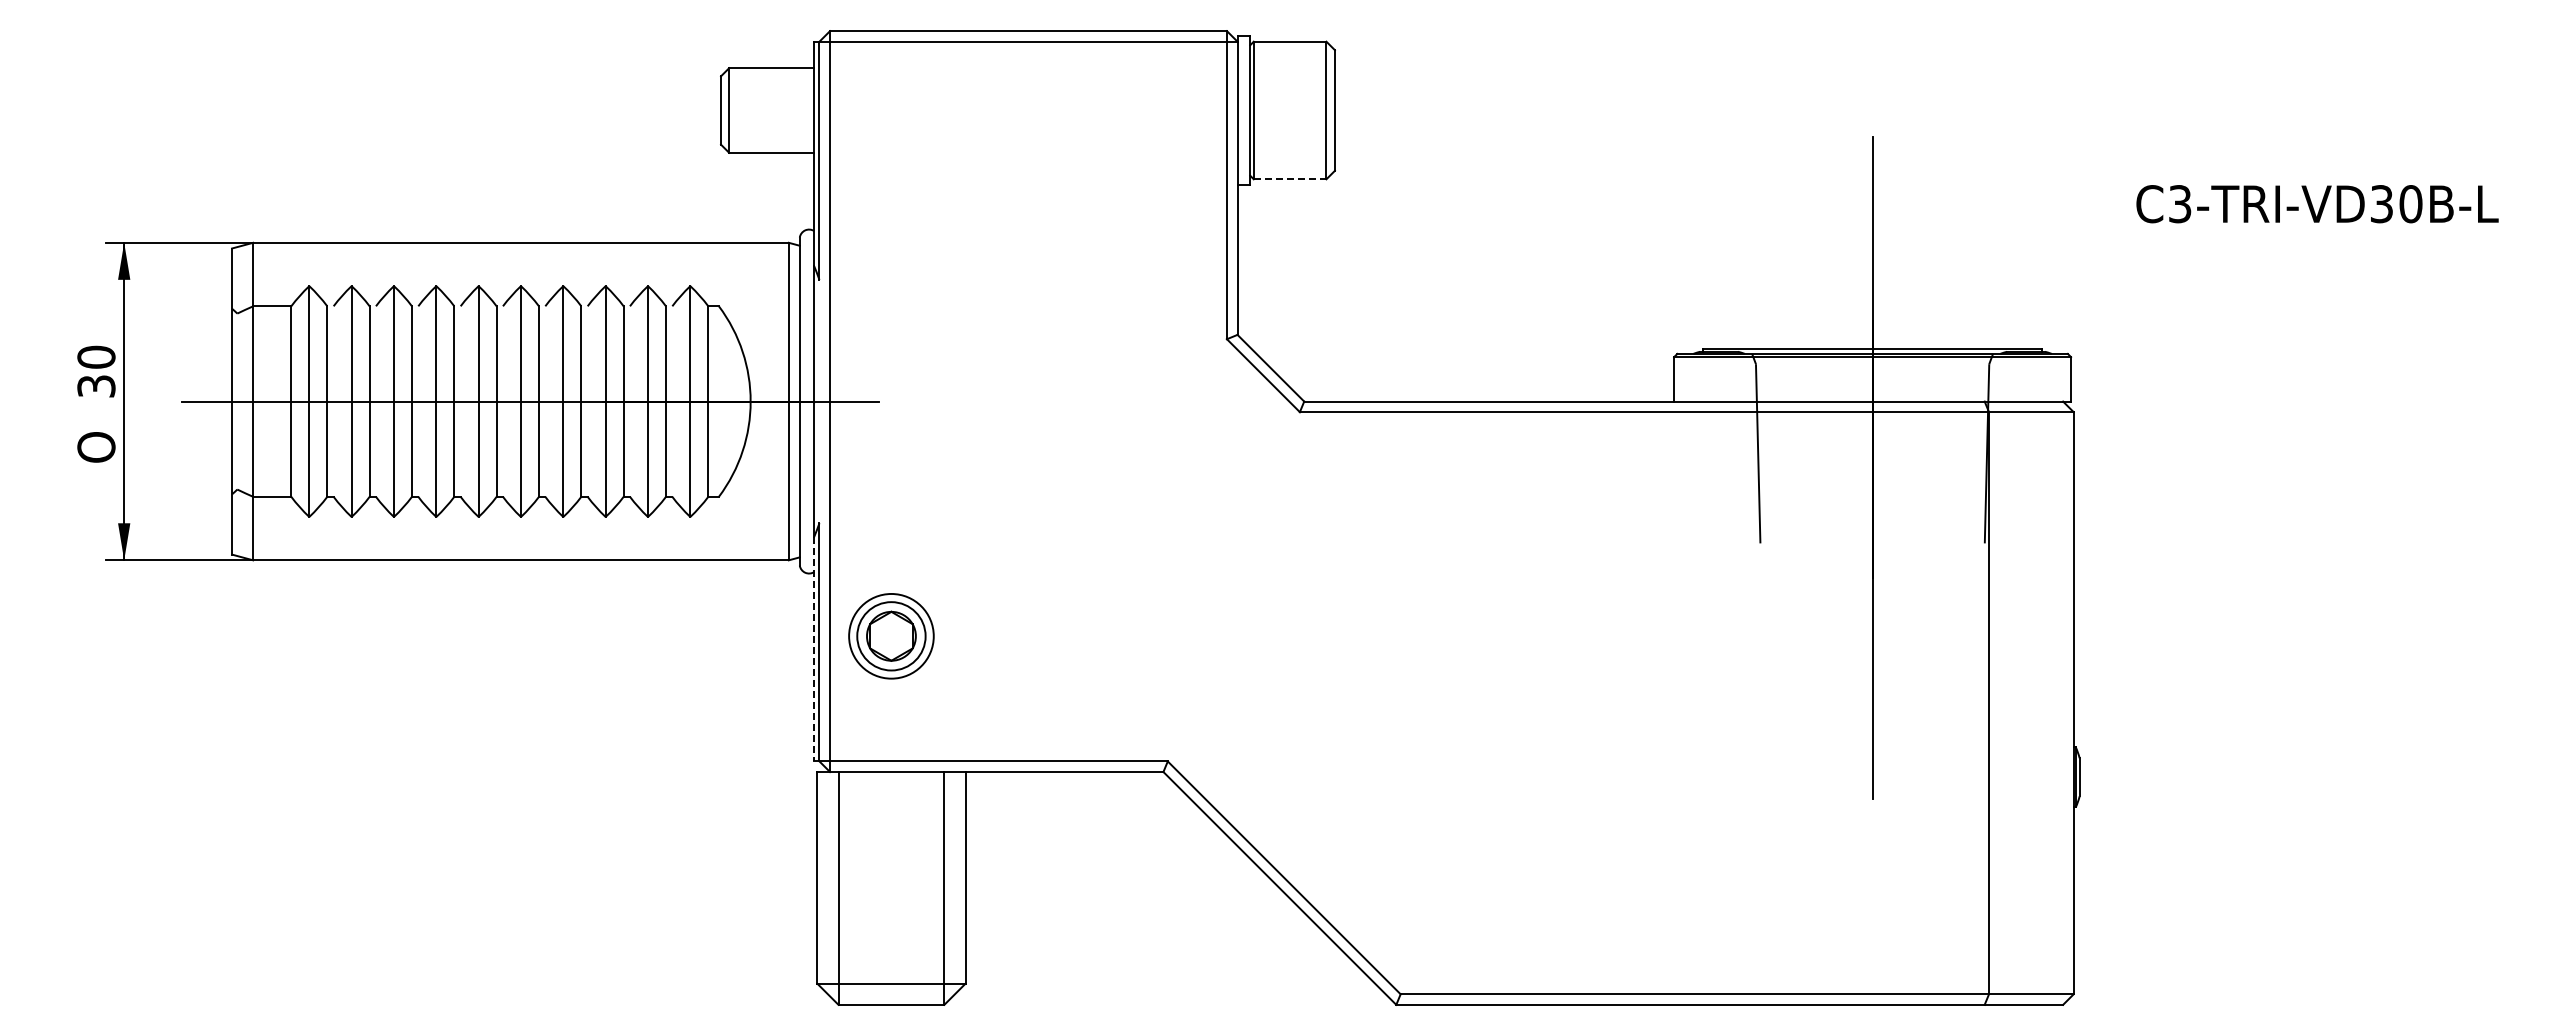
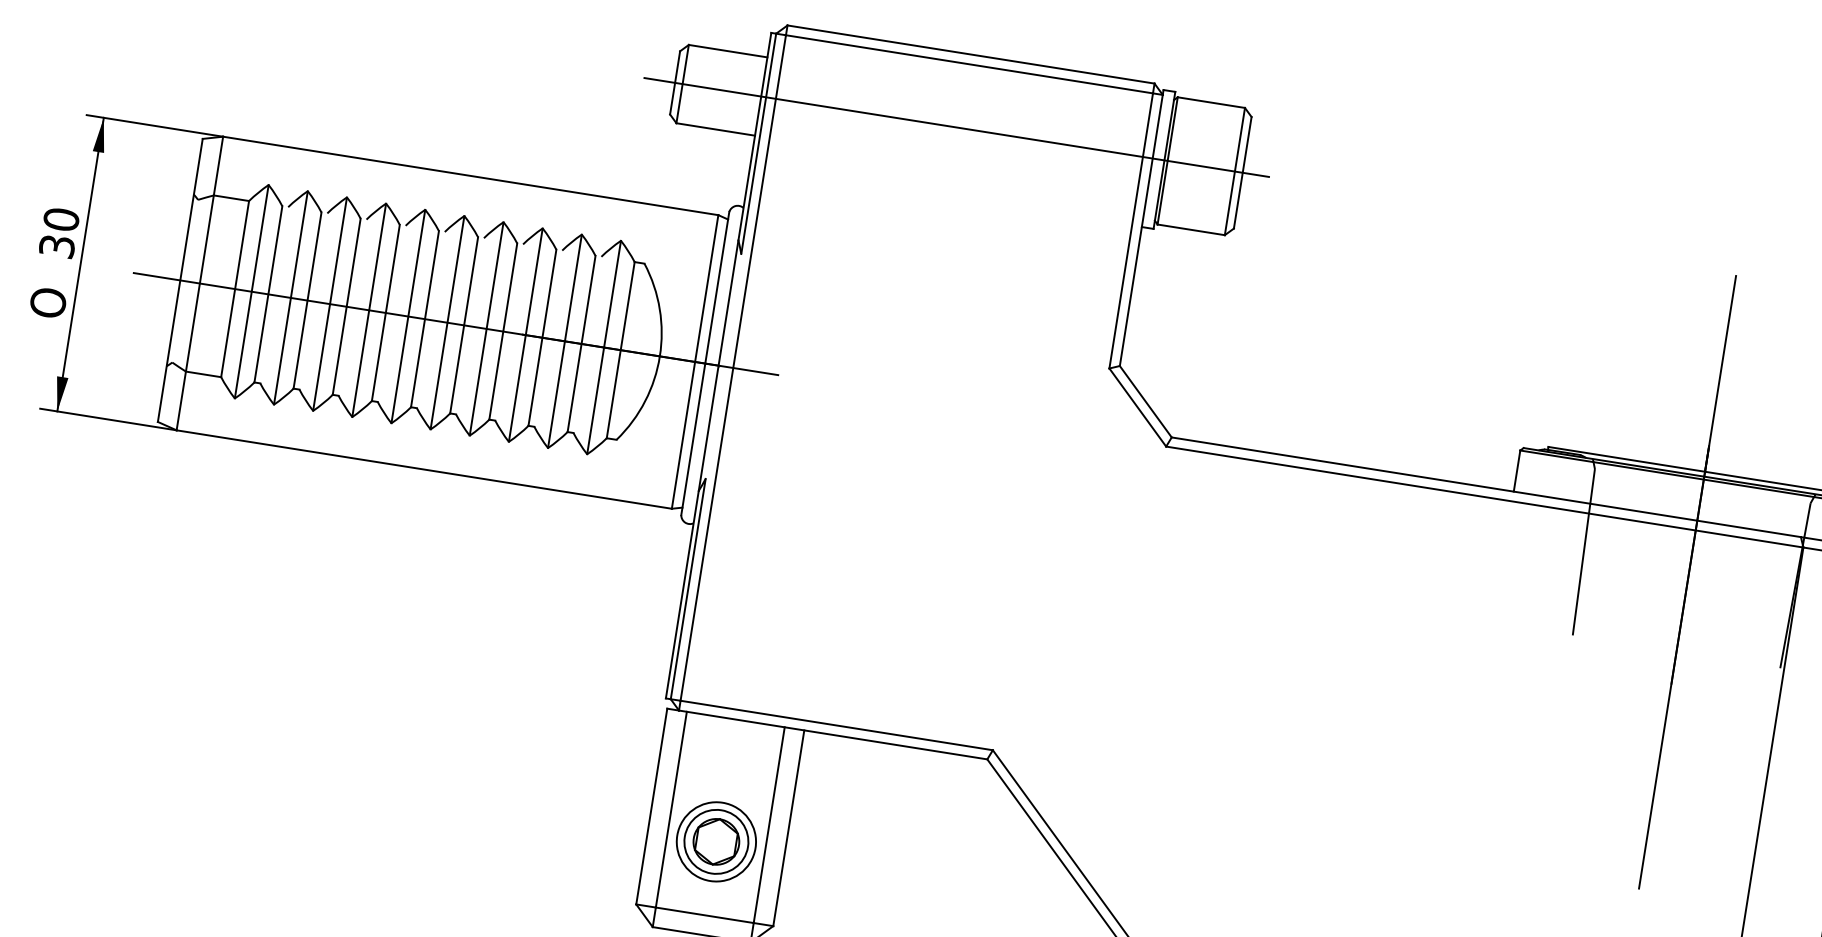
line: (1025, 110) -> (956, 127), added
line: (1290, 179) -> (1191, 230), dashed -> solid
part: (891, 636) -> (716, 842), moved
line: (814, 649) -> (682, 594), dashed -> solid

